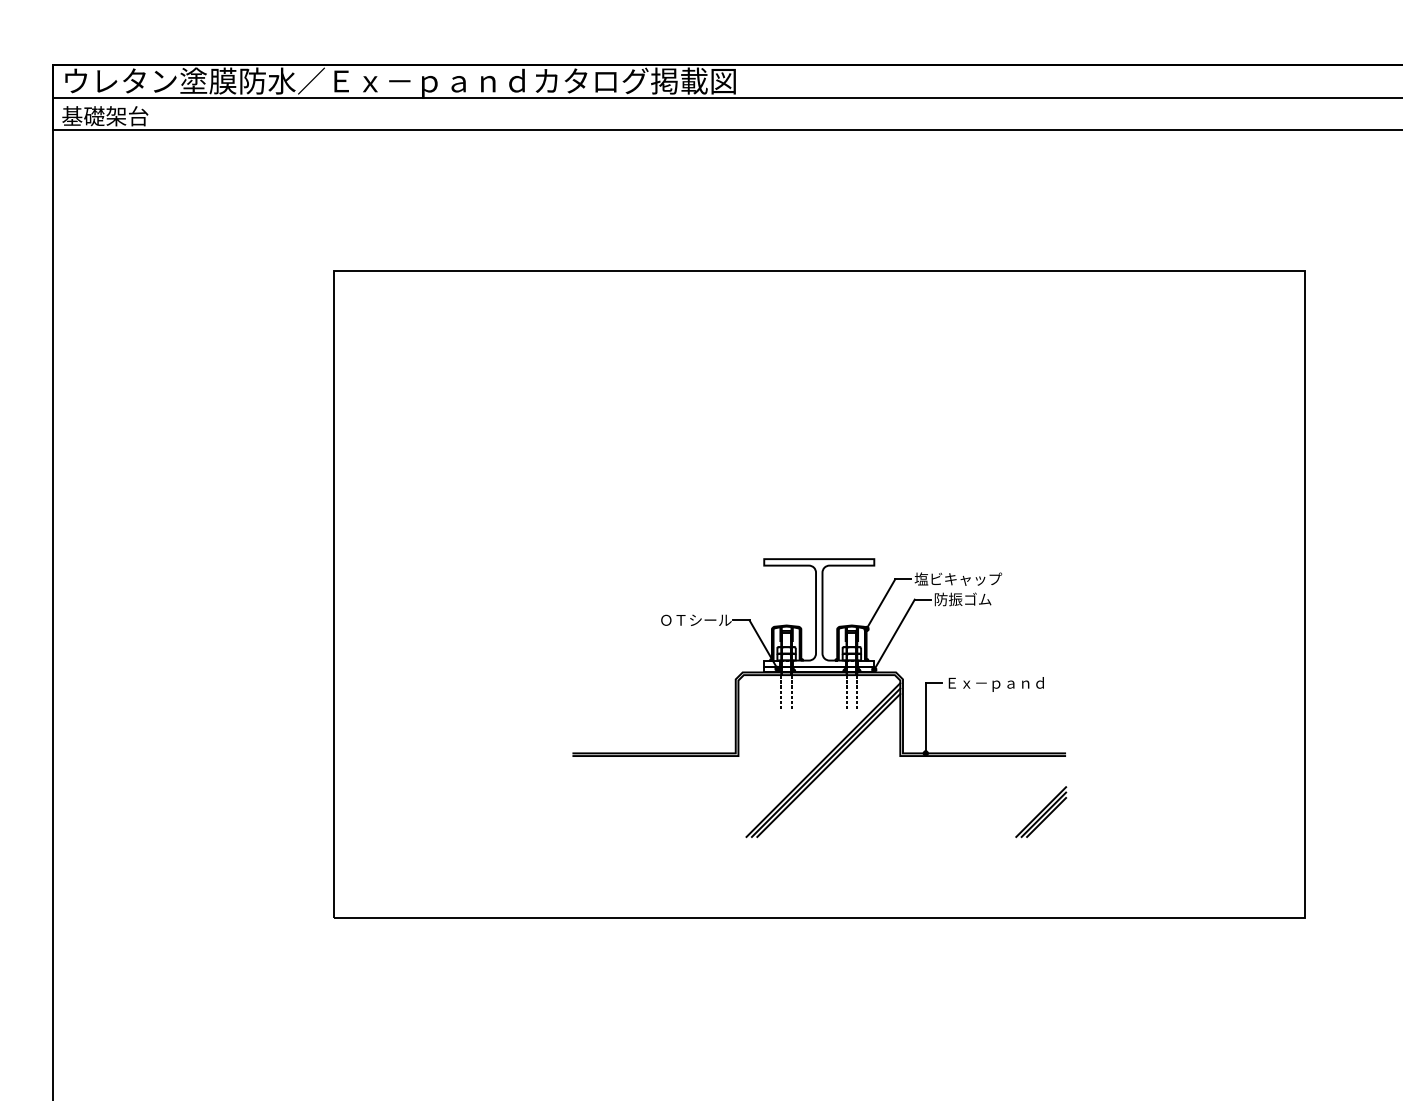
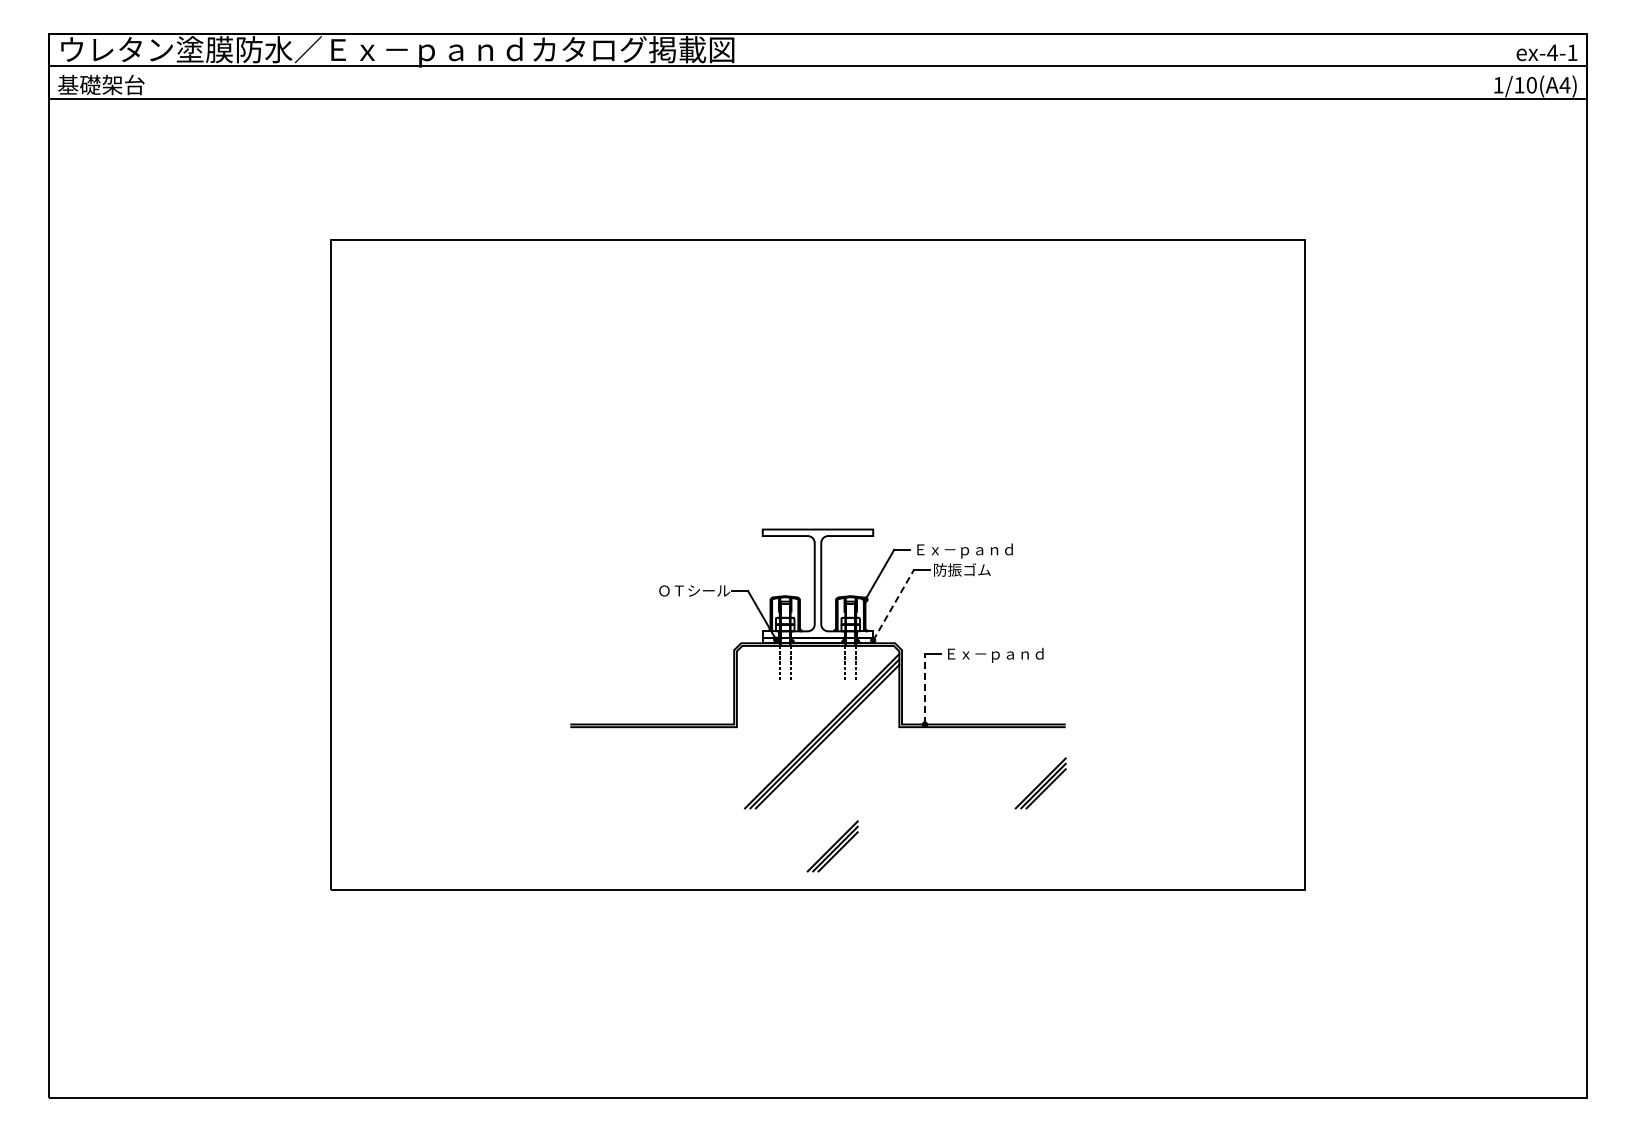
text: (963, 580) -> (962, 550), 塩ビキャップ -> Ｅｘ－ｐａｎｄ
line: (894, 634) -> (893, 605), solid -> dashed
line: (925, 717) -> (924, 688), solid -> dashed
part: (833, 874) -> (832, 846), added

